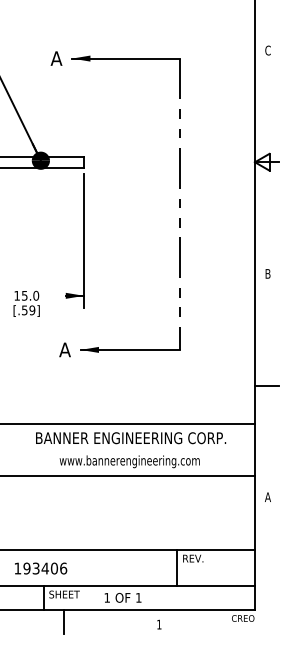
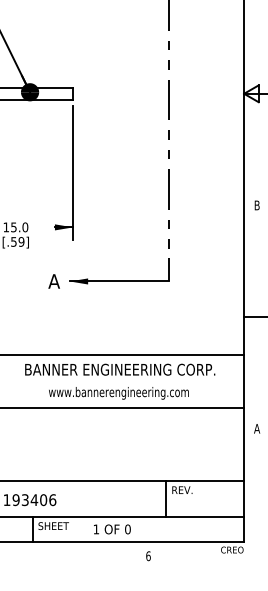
text: (138, 597) -> (127, 529), 1 -> 0
line: (63, 622) -> (52, 554), removed
text: (159, 624) -> (148, 556), 1 -> 6

